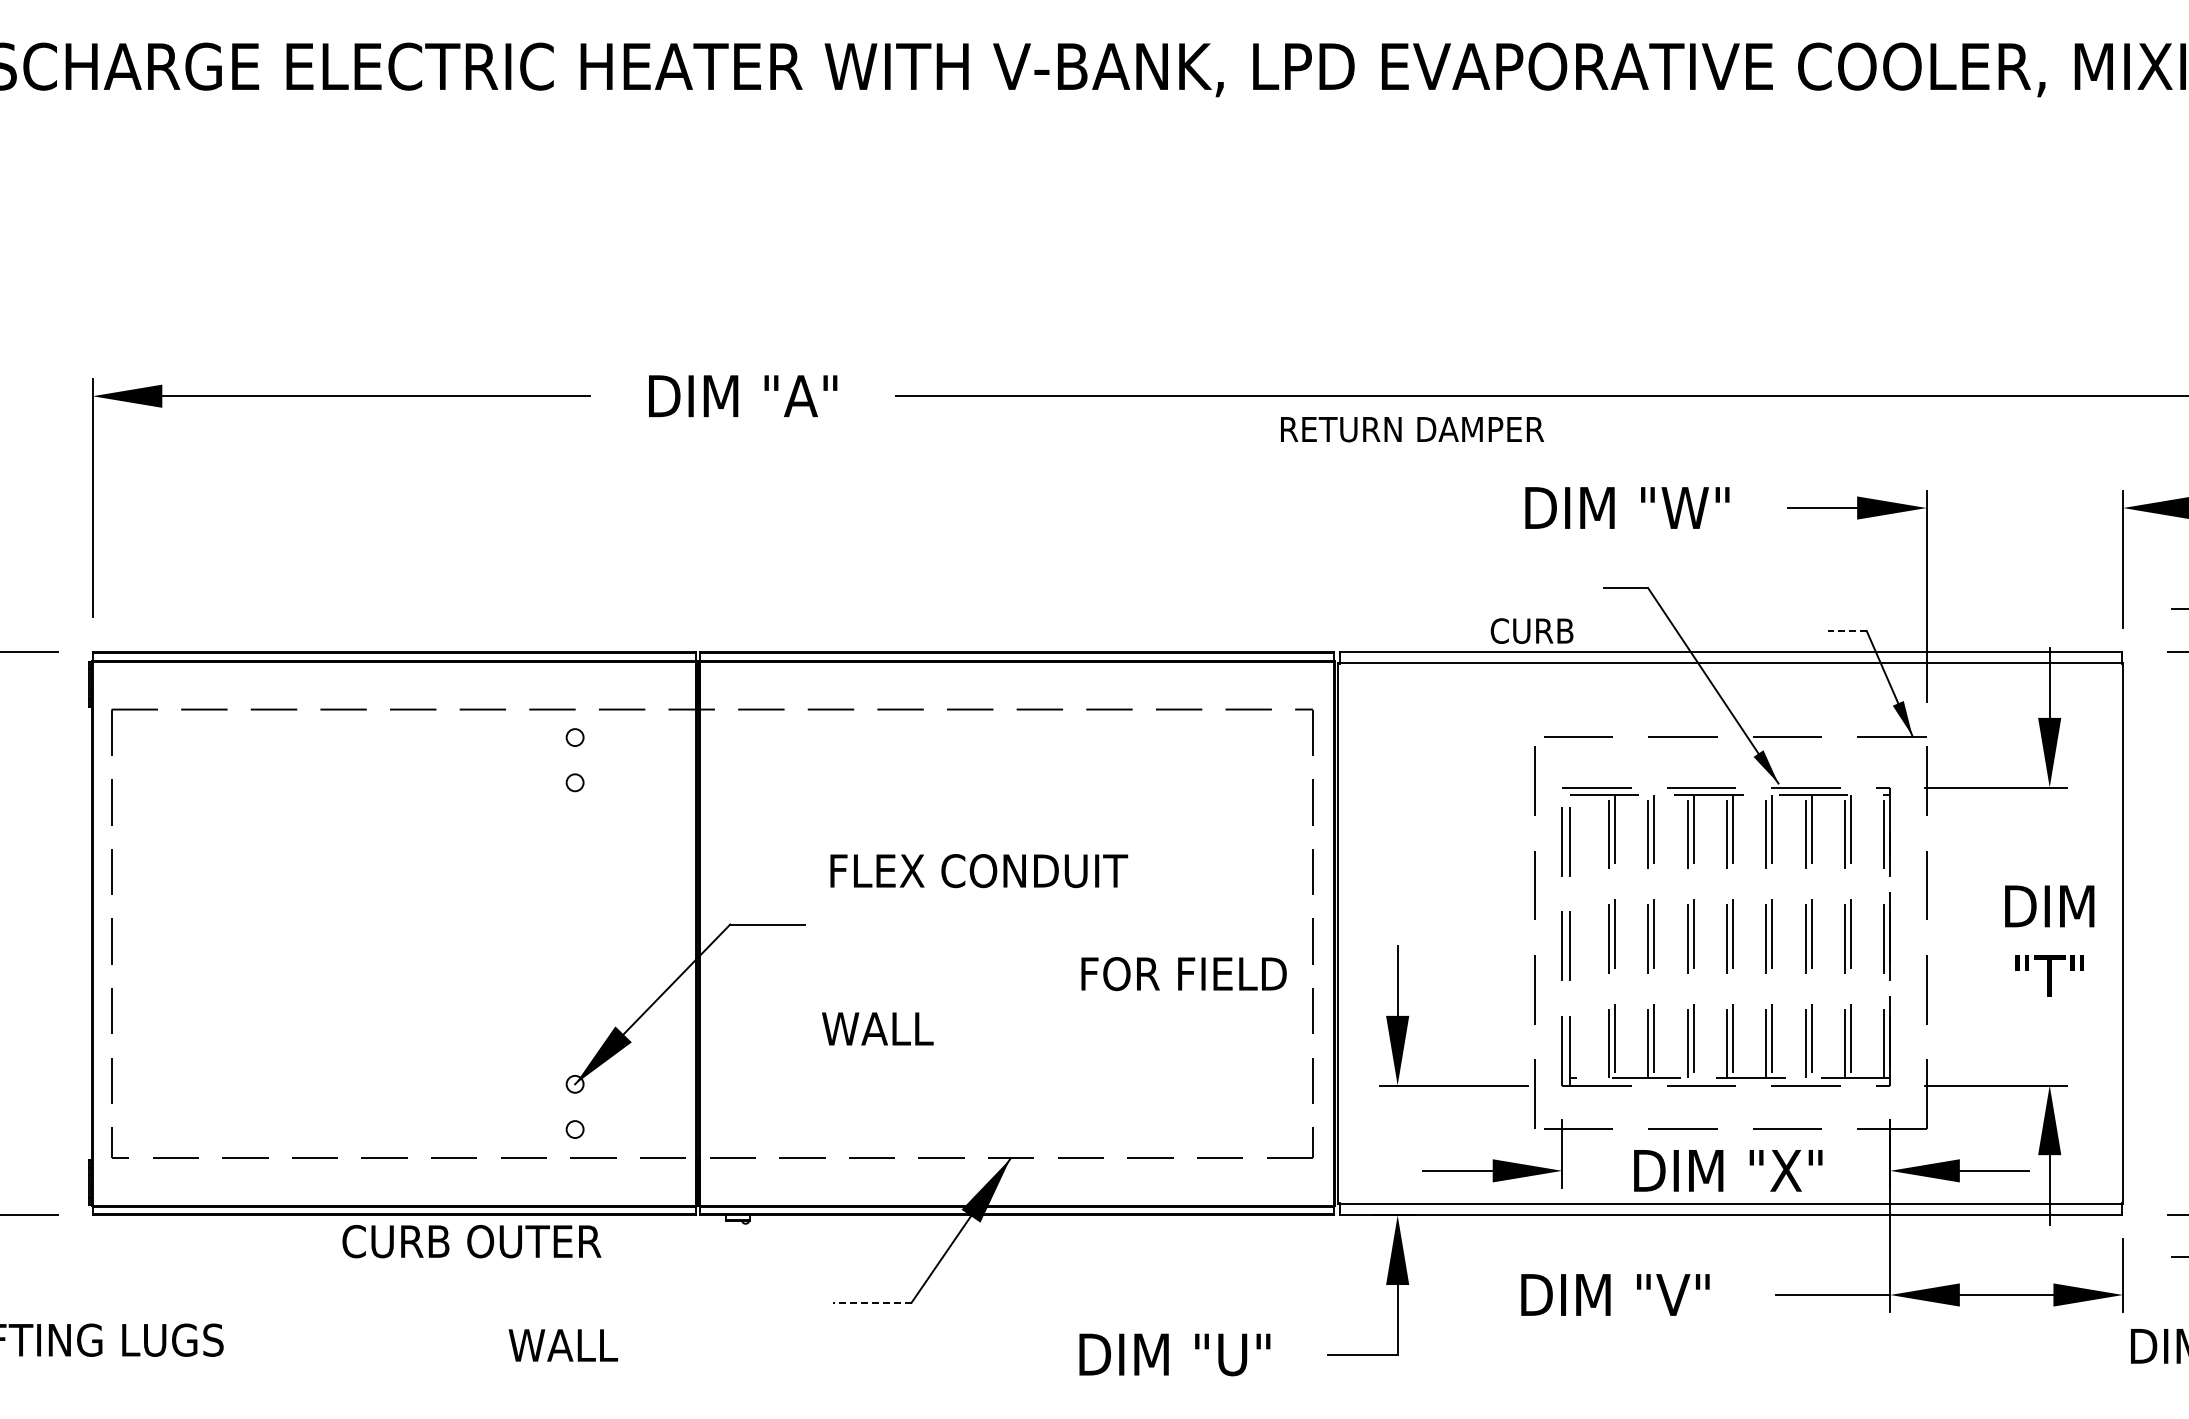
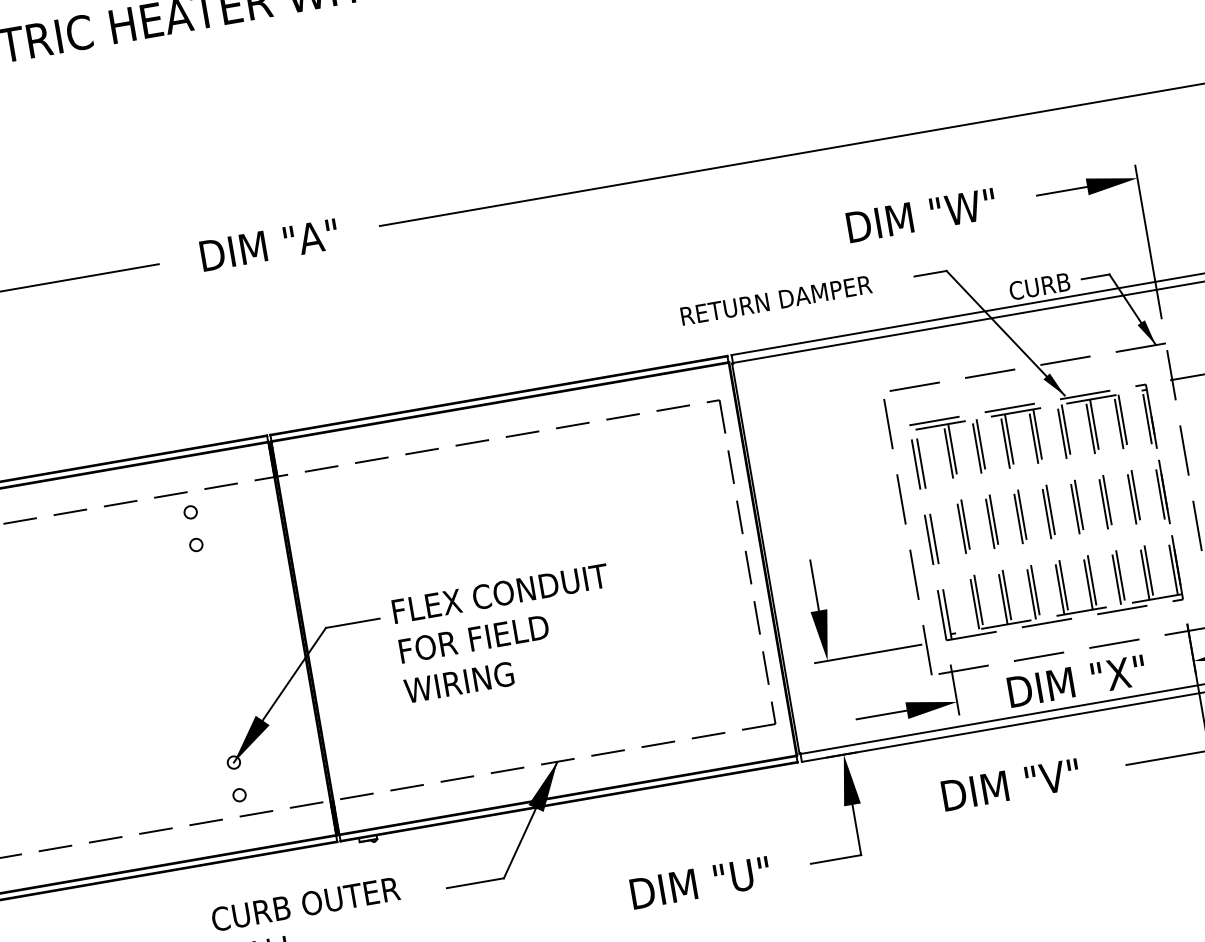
text: (1412, 429) -> (776, 300), moved
text: (1531, 630) -> (1039, 286), moved
line: (1847, 631) -> (1095, 277), dashed -> solid
text: (979, 871) -> (500, 593), moved
text: (1183, 974) -> (473, 639), moved
text: (916, 1029) -> (473, 680), WALL -> WIRING
text: (471, 1241) -> (305, 904), moved
line: (871, 1302) -> (474, 883), dashed -> solid

